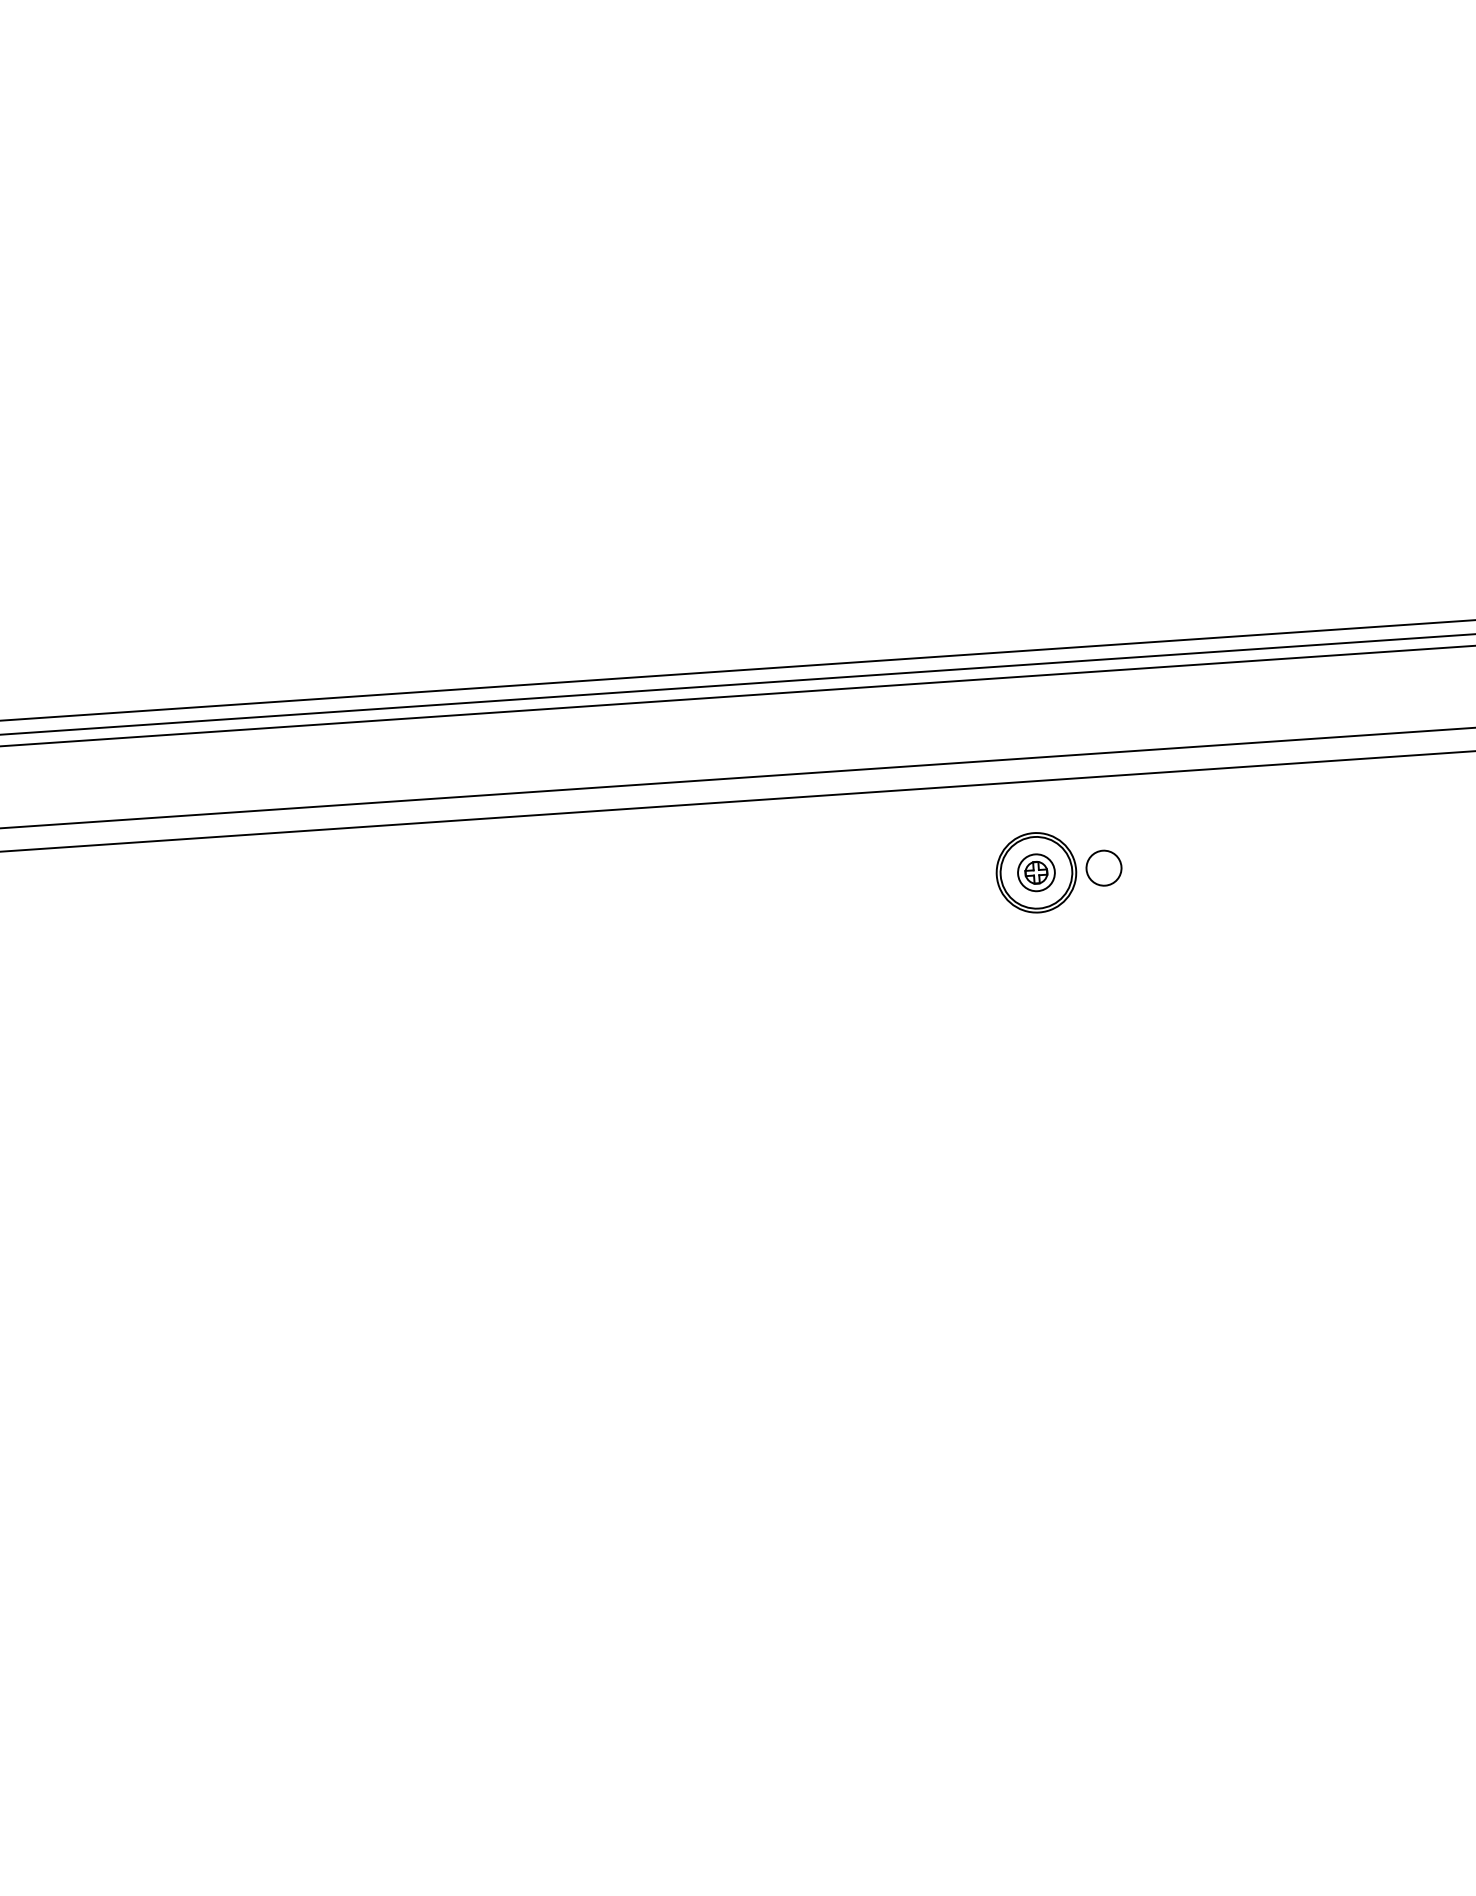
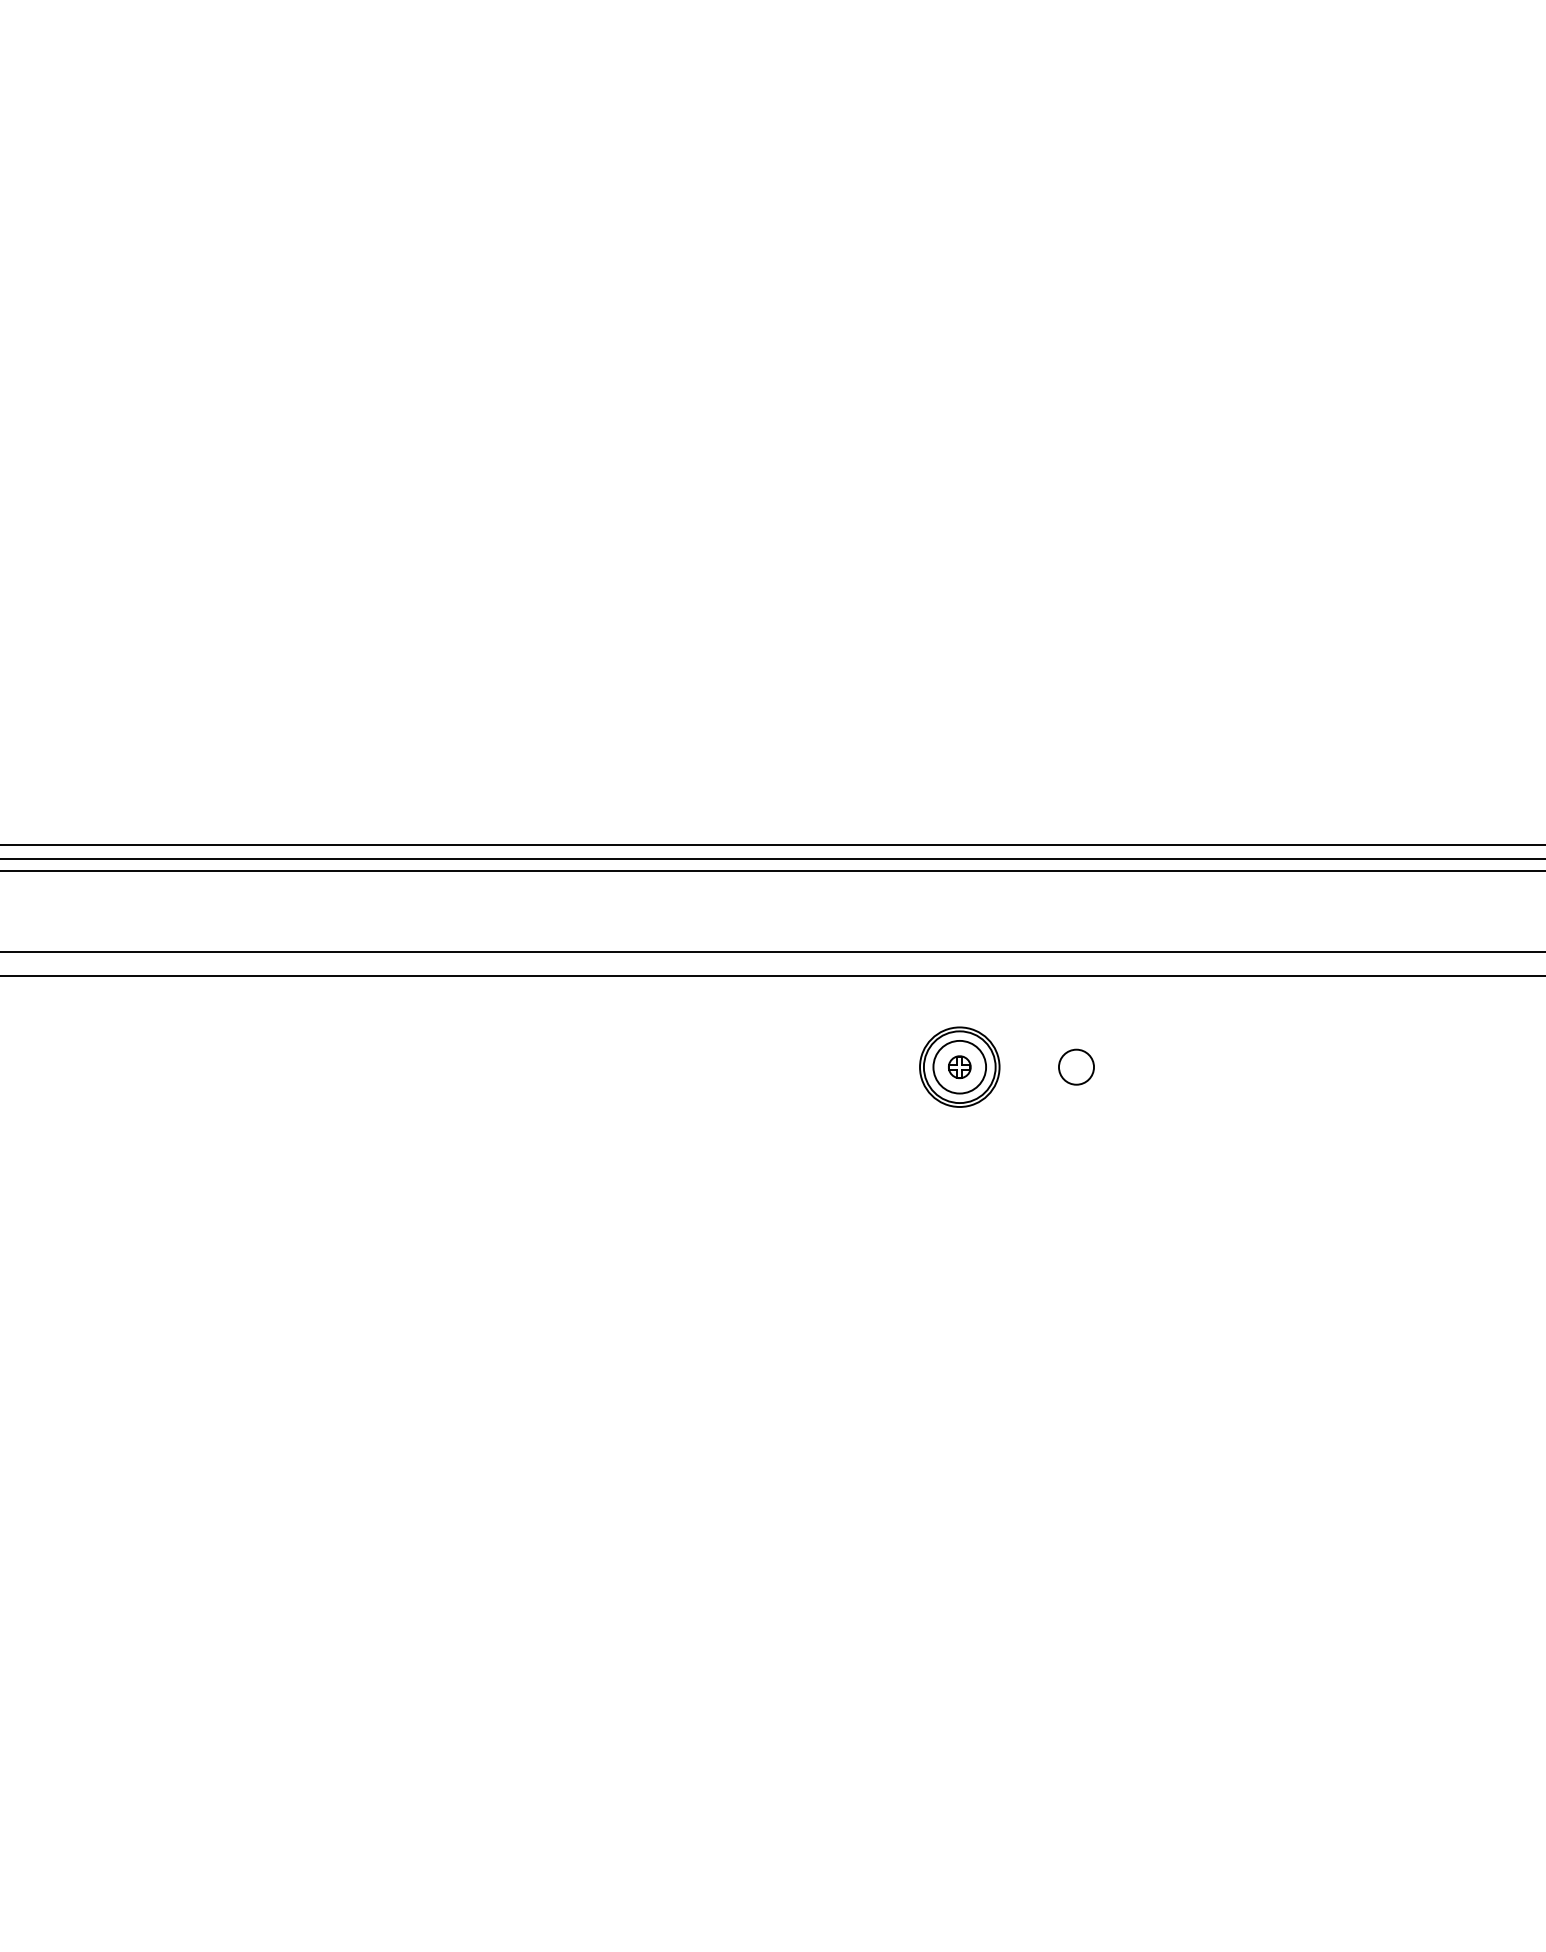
circle: (1103, 867) -> (1076, 1066), moved
circle: (1036, 872) -> (959, 1066), size x1.43

